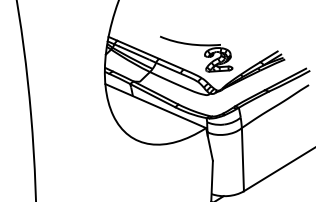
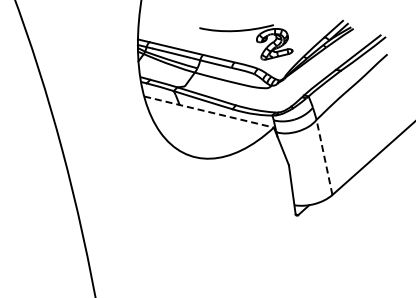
line: (156, 106) -> (209, 112), solid -> dashed
line: (243, 158) -> (324, 156), solid -> dashed

